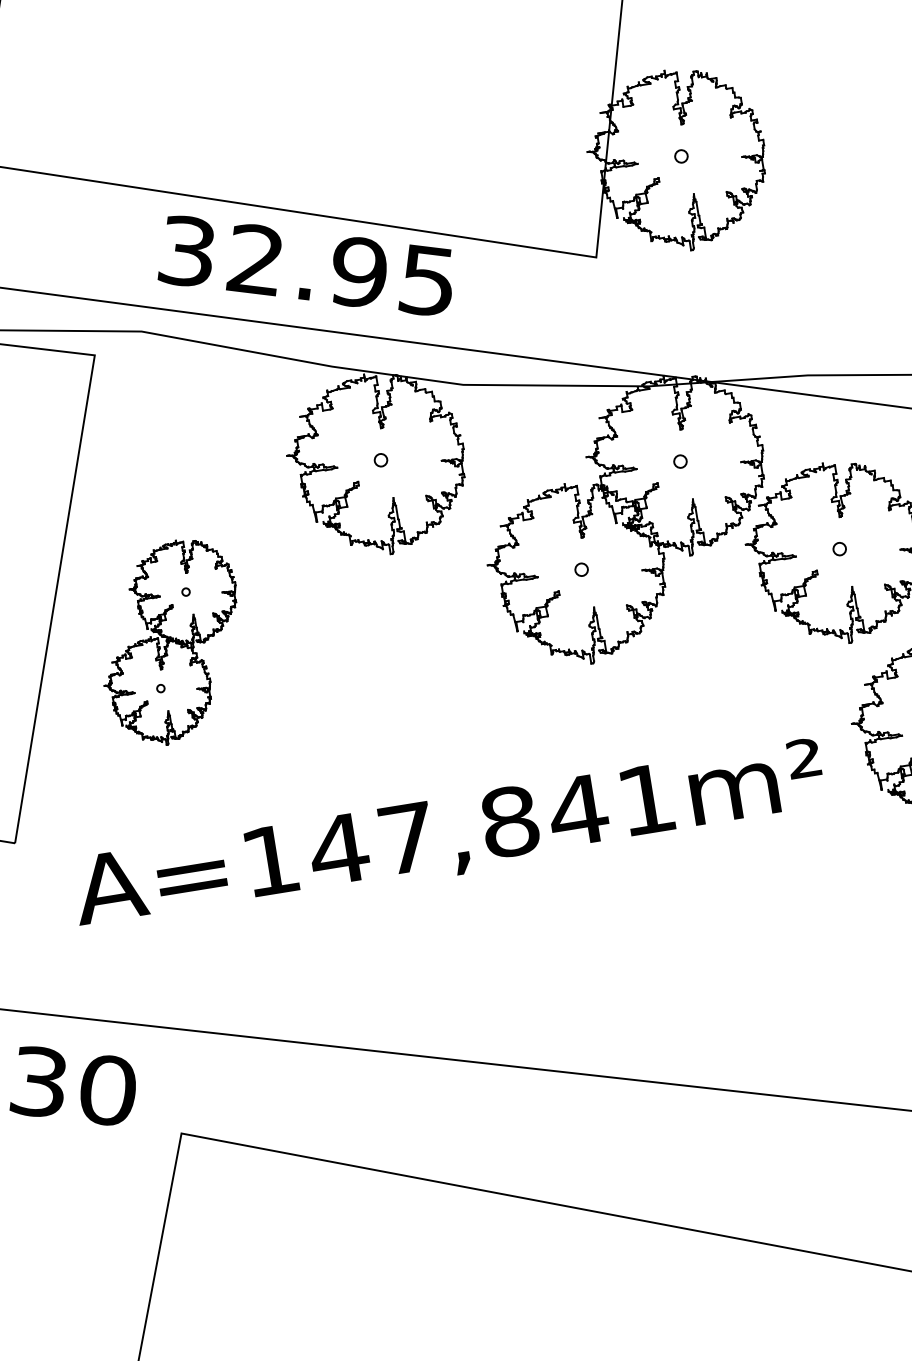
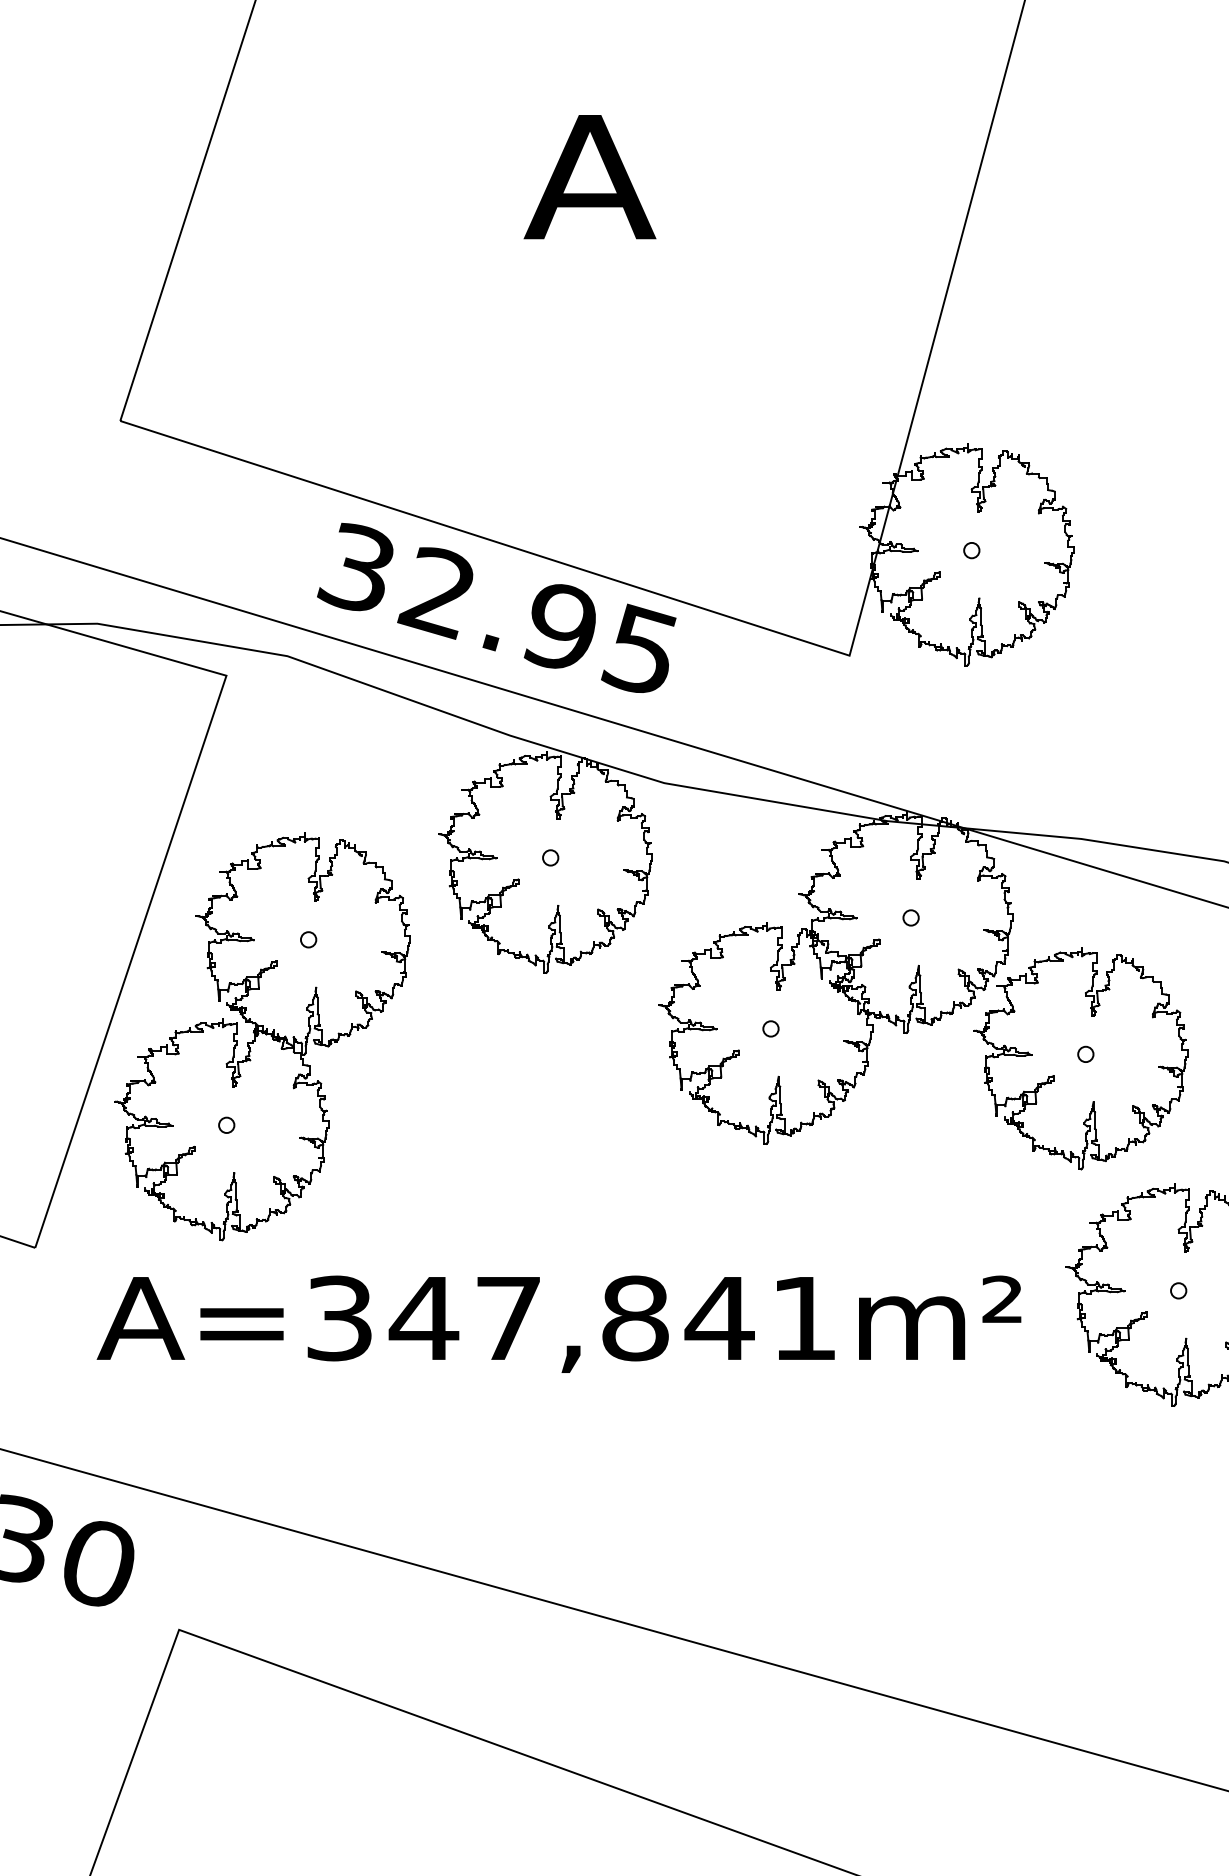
part: (171, 642) -> (262, 1036), size x1.67
text: (270, 860) -> (339, 1318), A=147,841m² -> A=347,841m²

